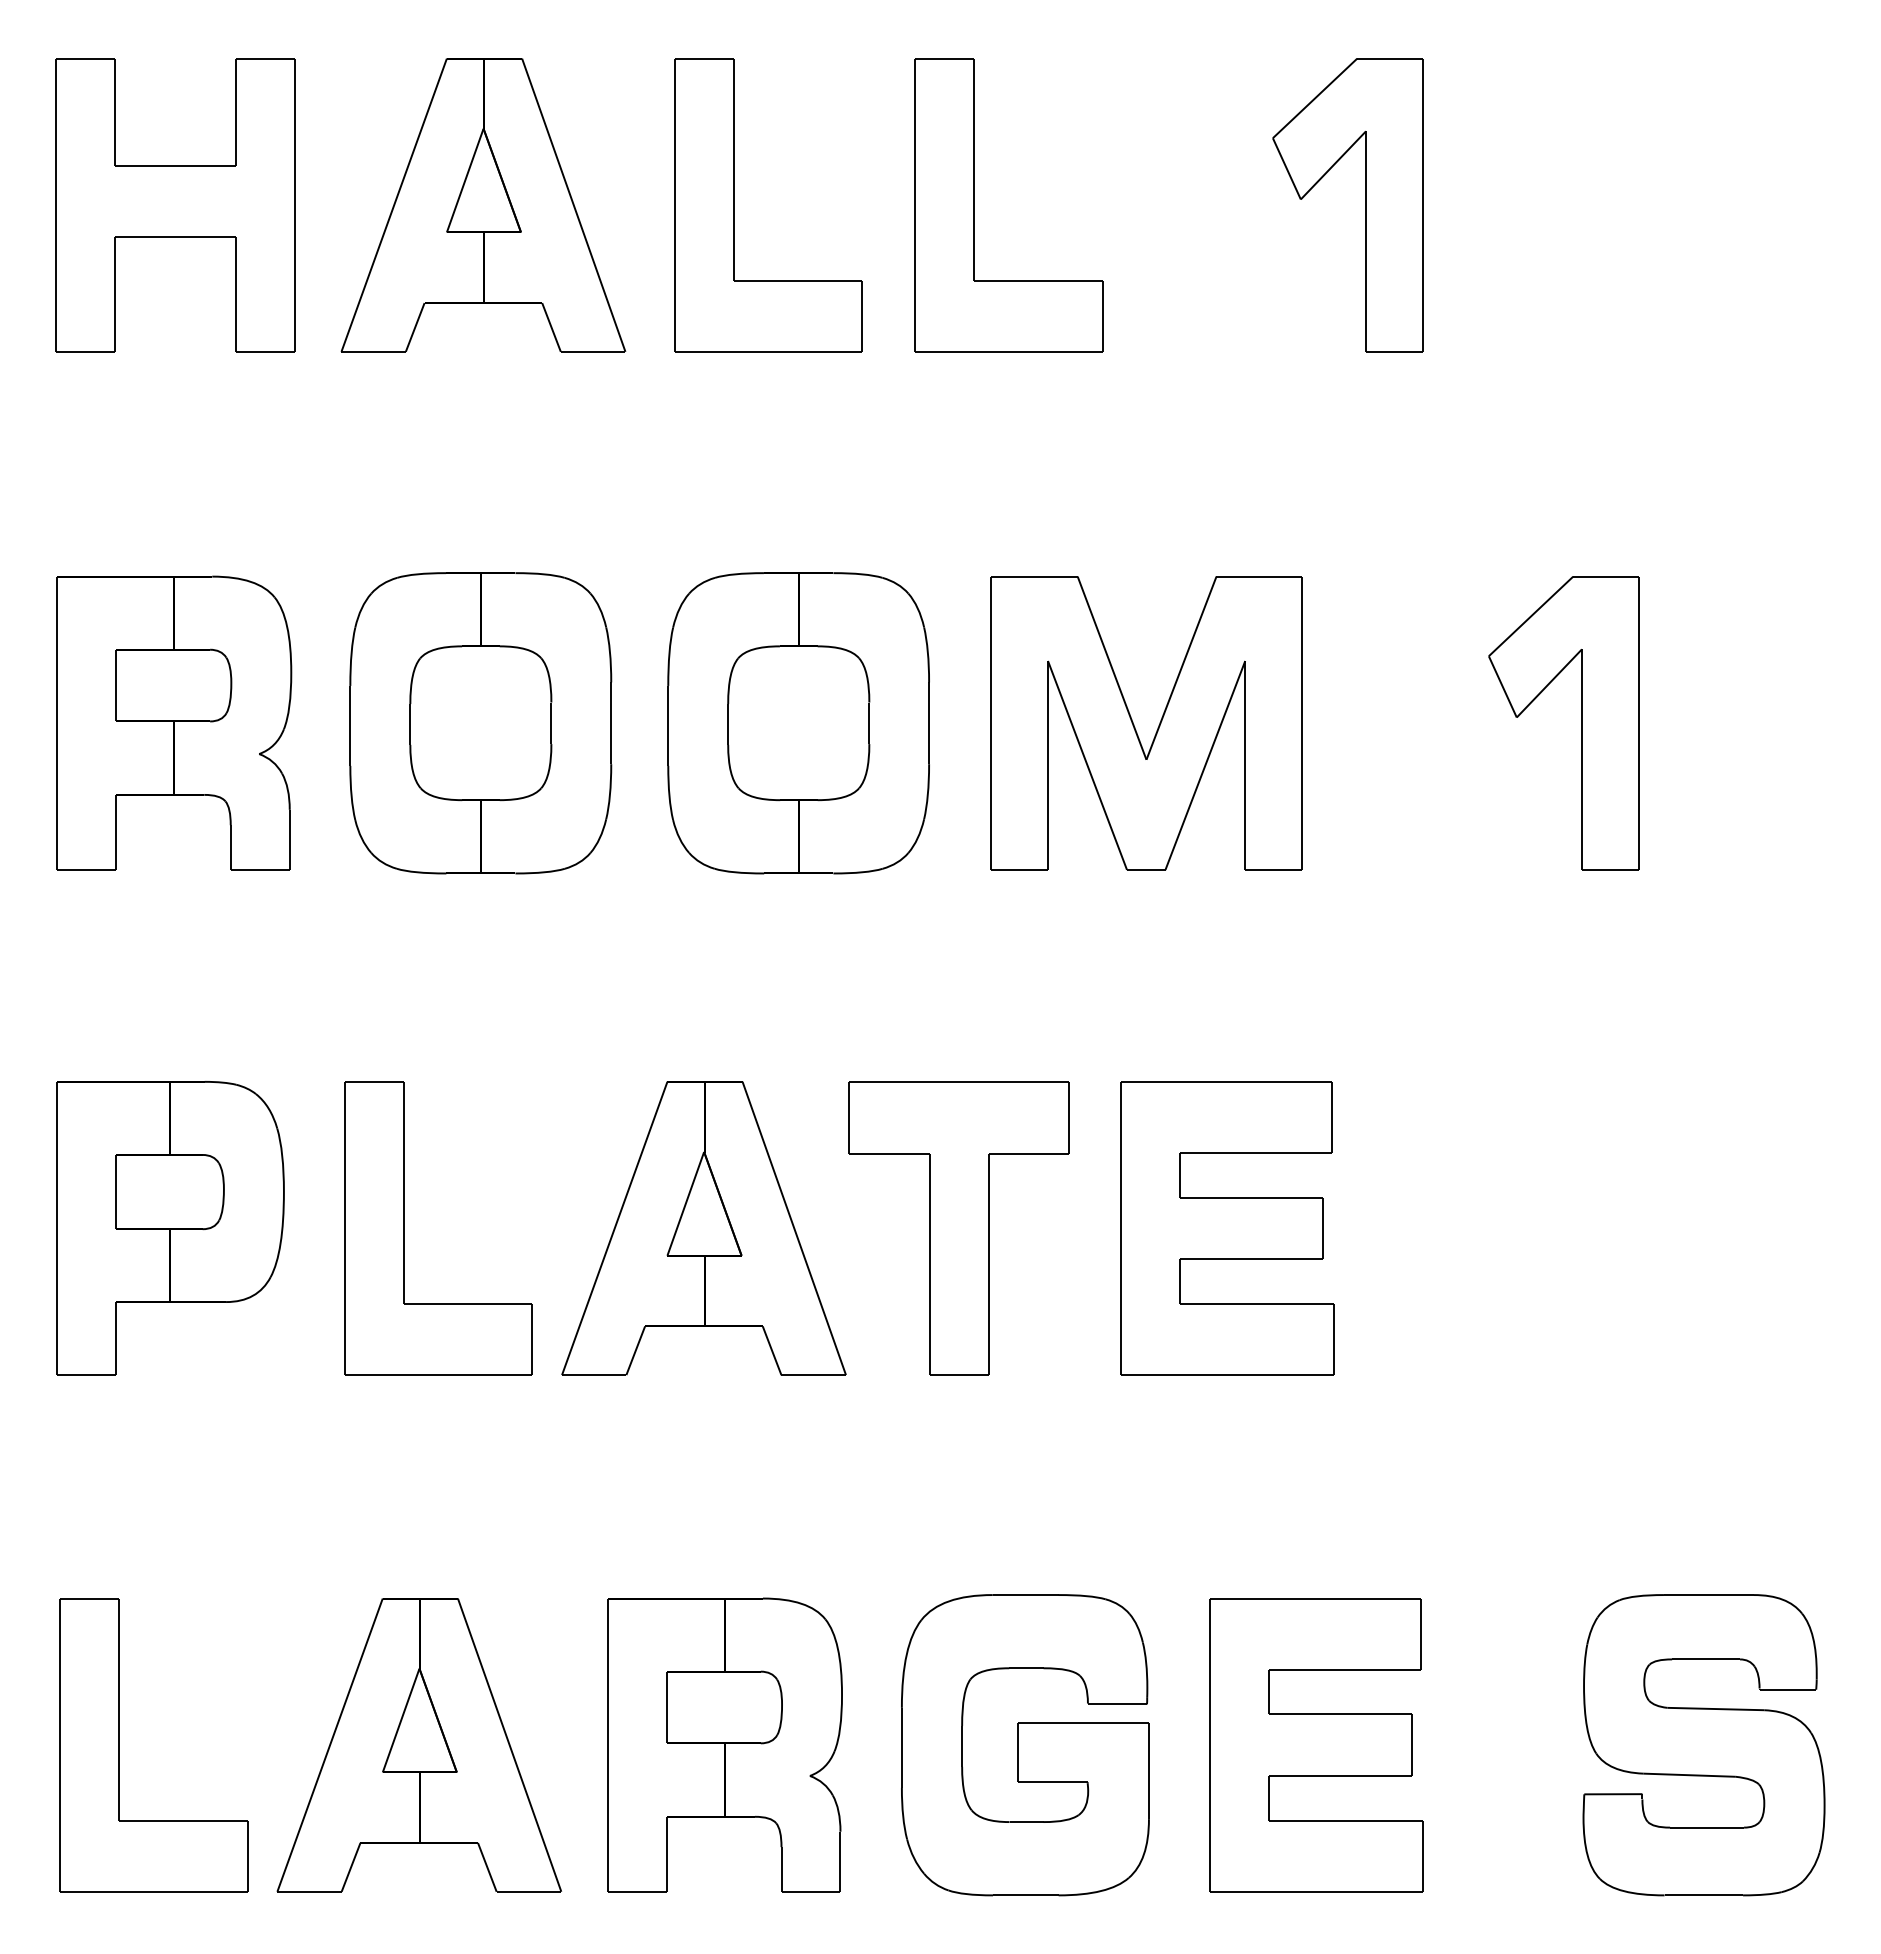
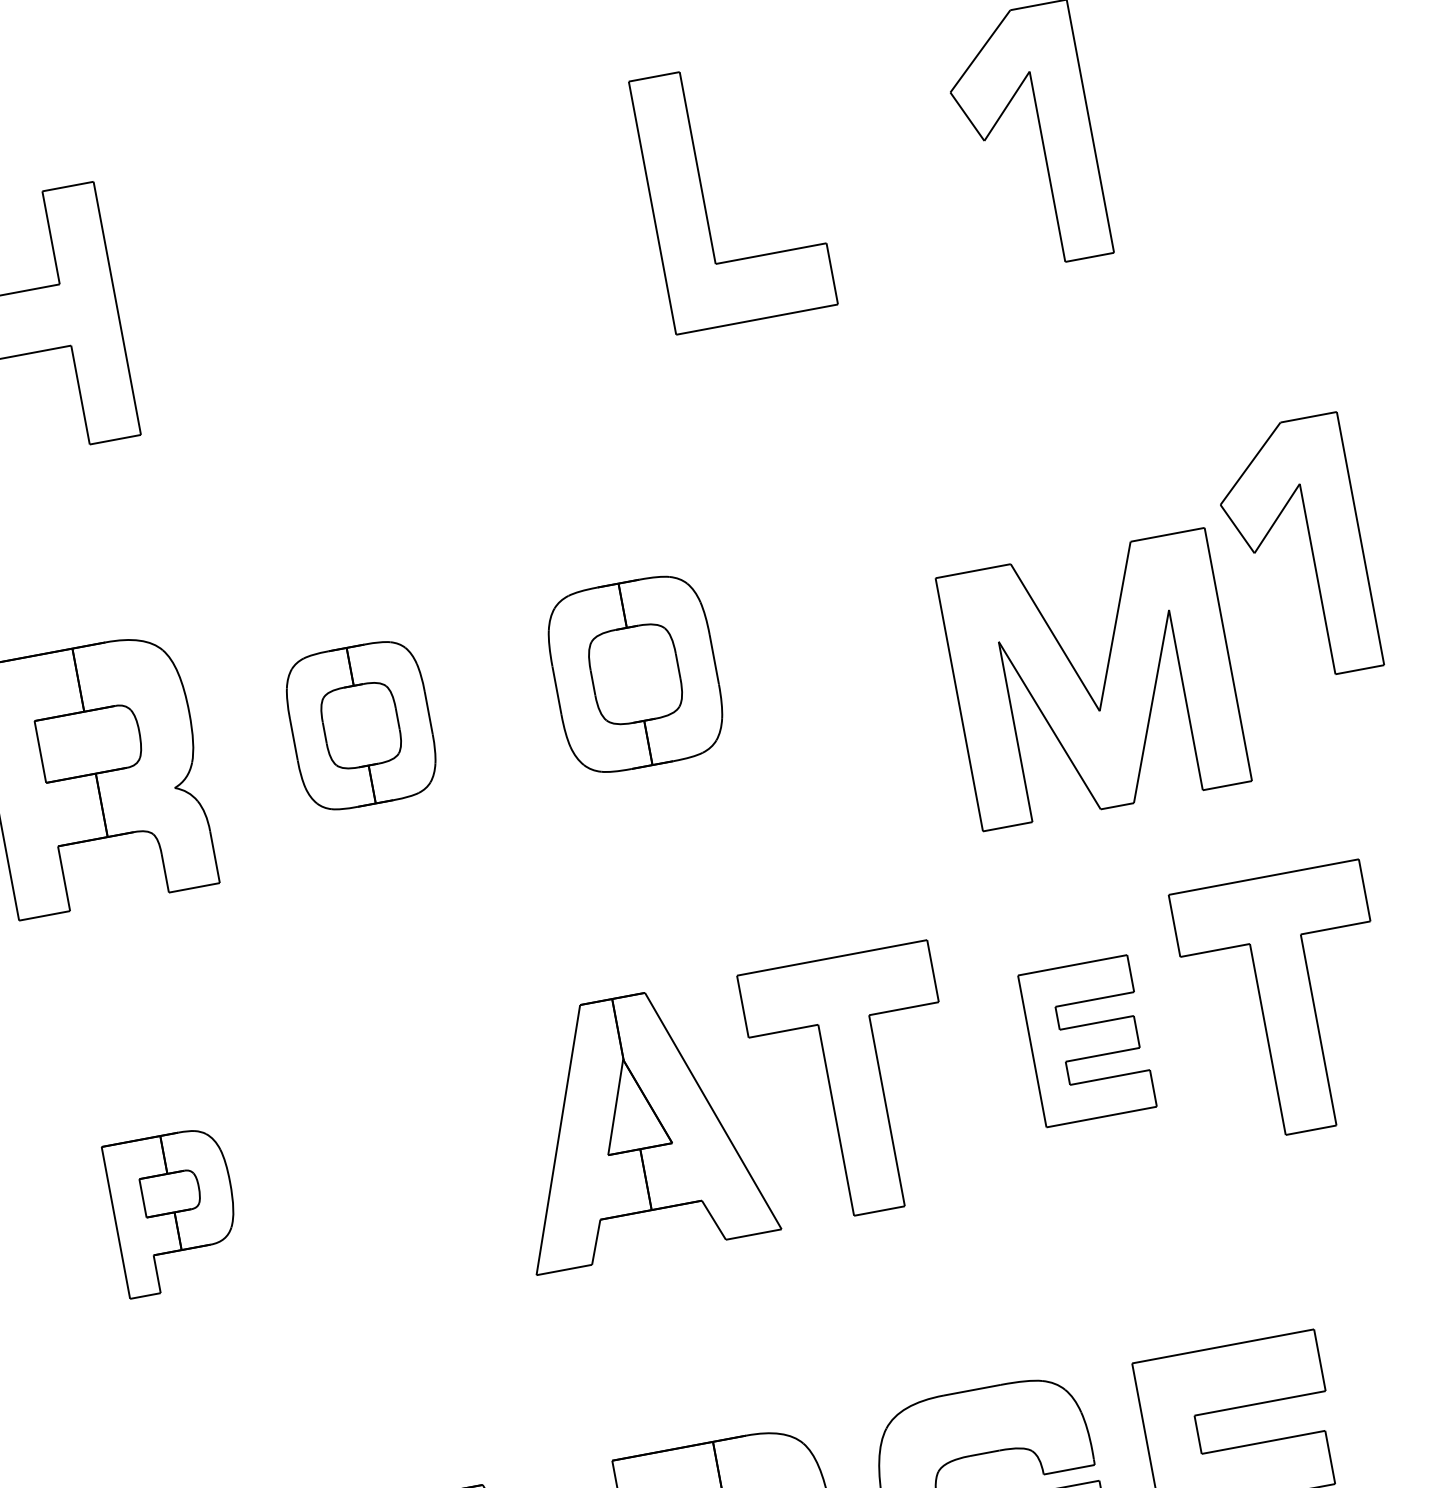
part: (483, 205) -> (279, 278), removed
part: (734, 205) -> (496, 237), removed
part: (480, 723) -> (360, 725), size x0.6
part: (798, 723) -> (635, 674), size x0.7
part: (1136, 729) -> (1086, 686), moved
part: (170, 1228) -> (174, 1211), size x0.6
part: (404, 1228) -> (376, 1174), removed
part: (1227, 1228) -> (1087, 1041), size x0.6
part: (1458, 1228) -> (1286, 1003), added

